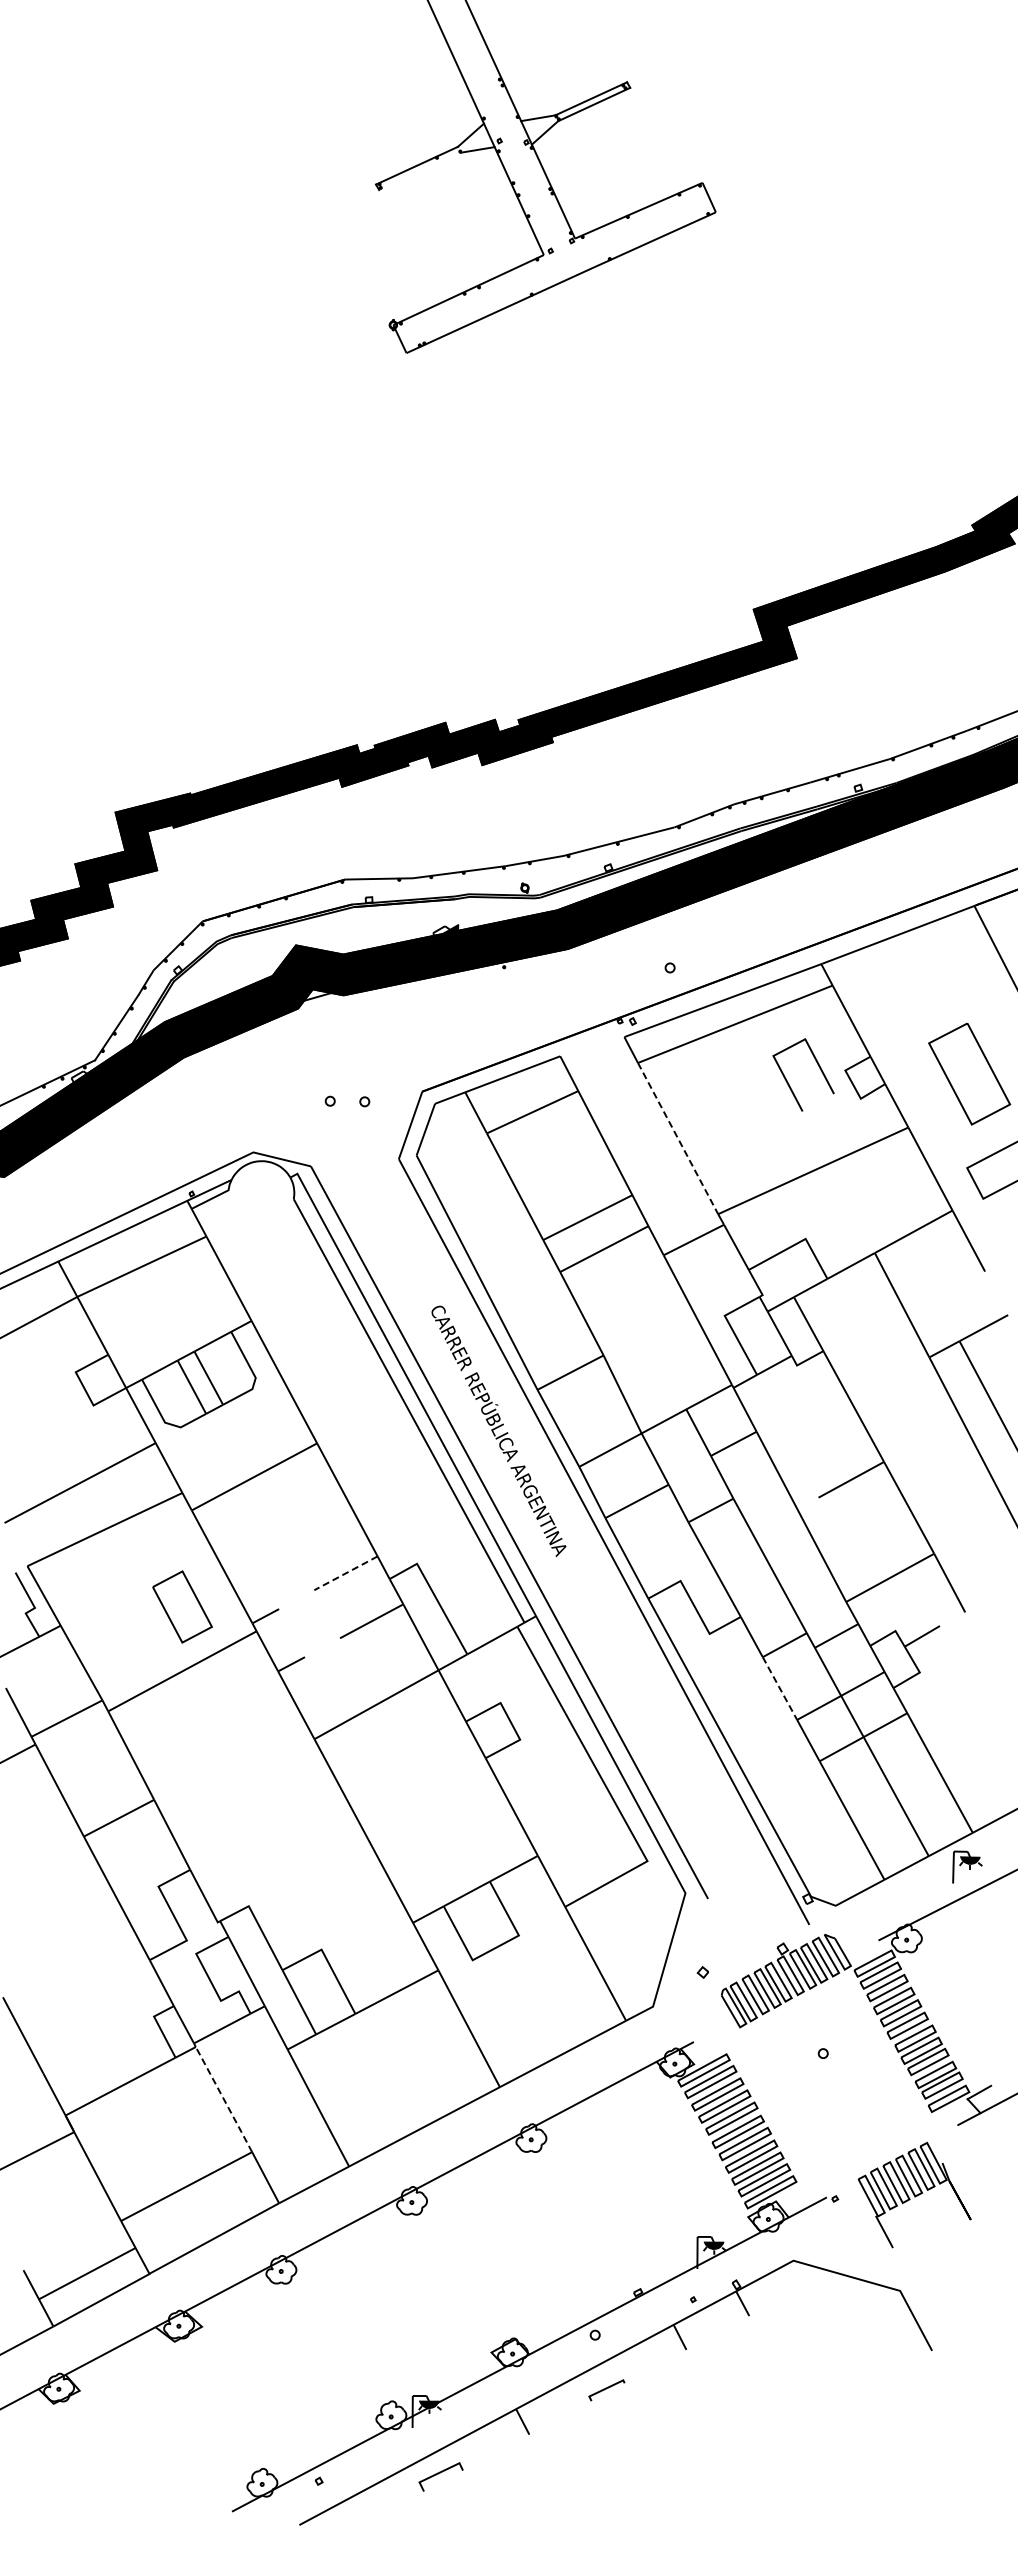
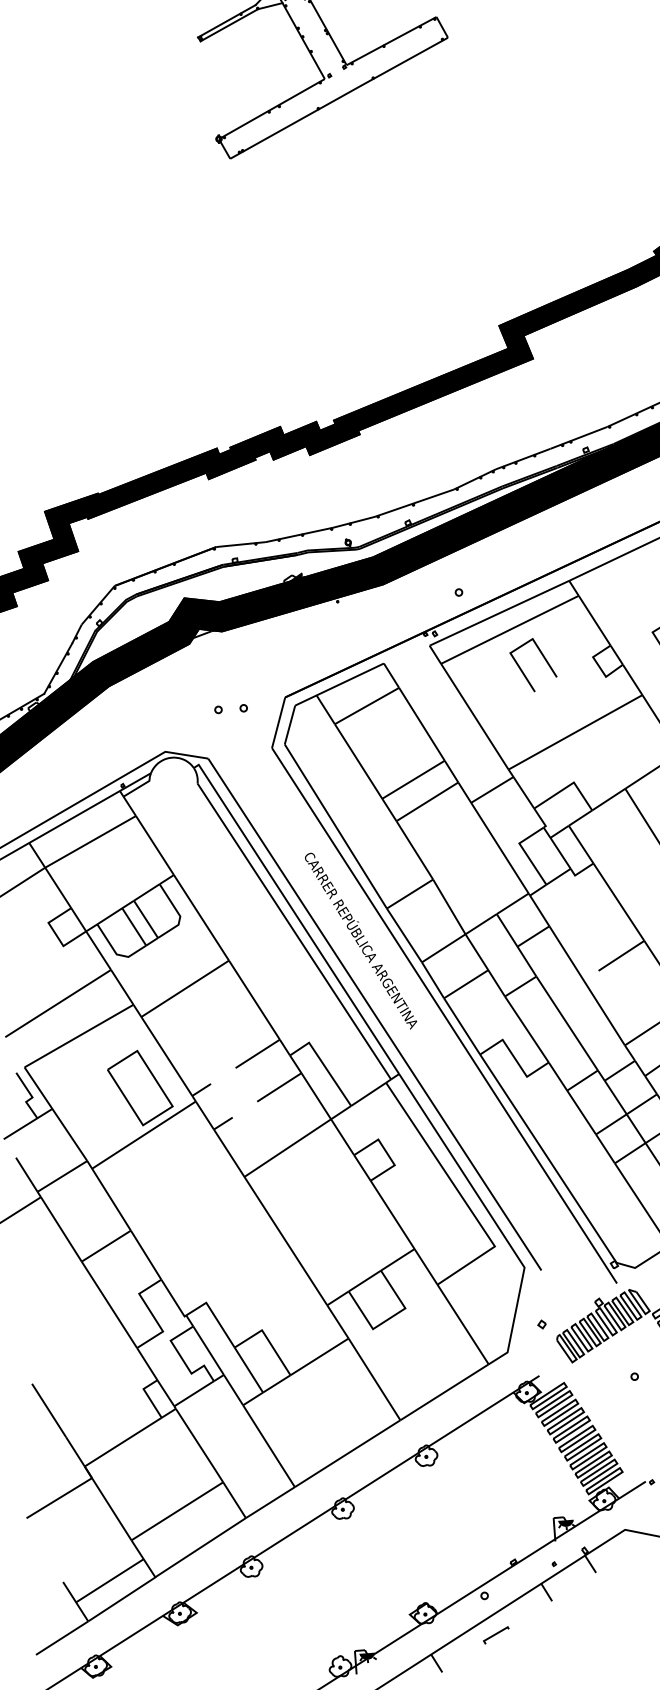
line: (419, 171) -> (229, 25), added
line: (818, 1066) -> (543, 658), moved
line: (678, 1138) -> (475, 716), dashed -> solid
line: (345, 1573) -> (257, 1054), dashed -> solid
part: (182, 1606) -> (140, 1087), size x1.43
line: (779, 1688) -> (581, 1112), dashed -> solid
line: (224, 2099) -> (199, 1445), dashed -> solid

